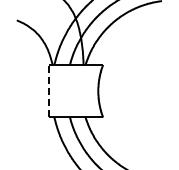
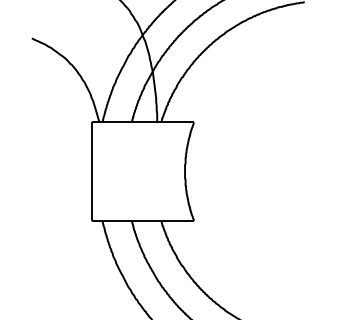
line: (48, 90) -> (91, 170), dashed -> solid

